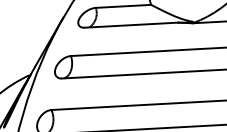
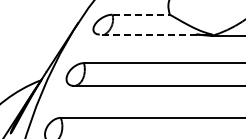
line: (123, 6) -> (141, 14), solid -> dashed
line: (131, 25) -> (148, 34), solid -> dashed

